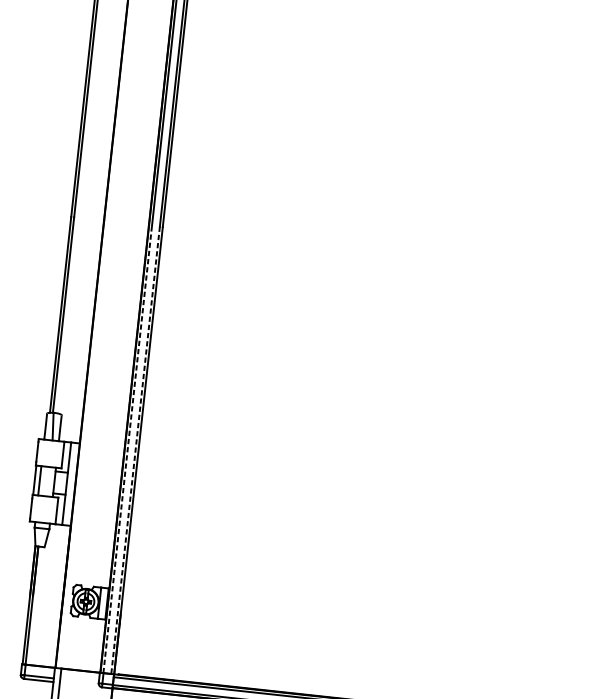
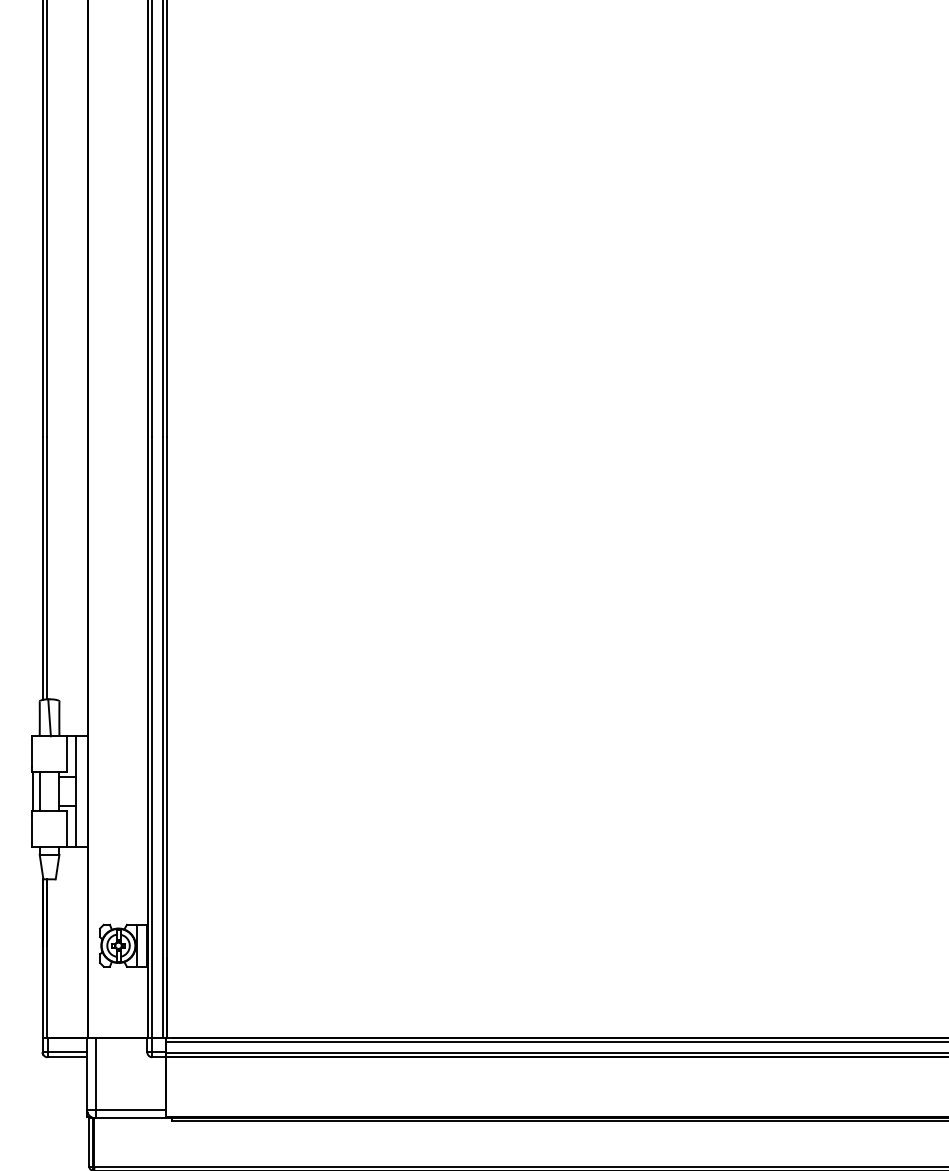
line: (128, 449) -> (152, 737), dashed -> solid
line: (135, 450) -> (162, 737), dashed -> solid

